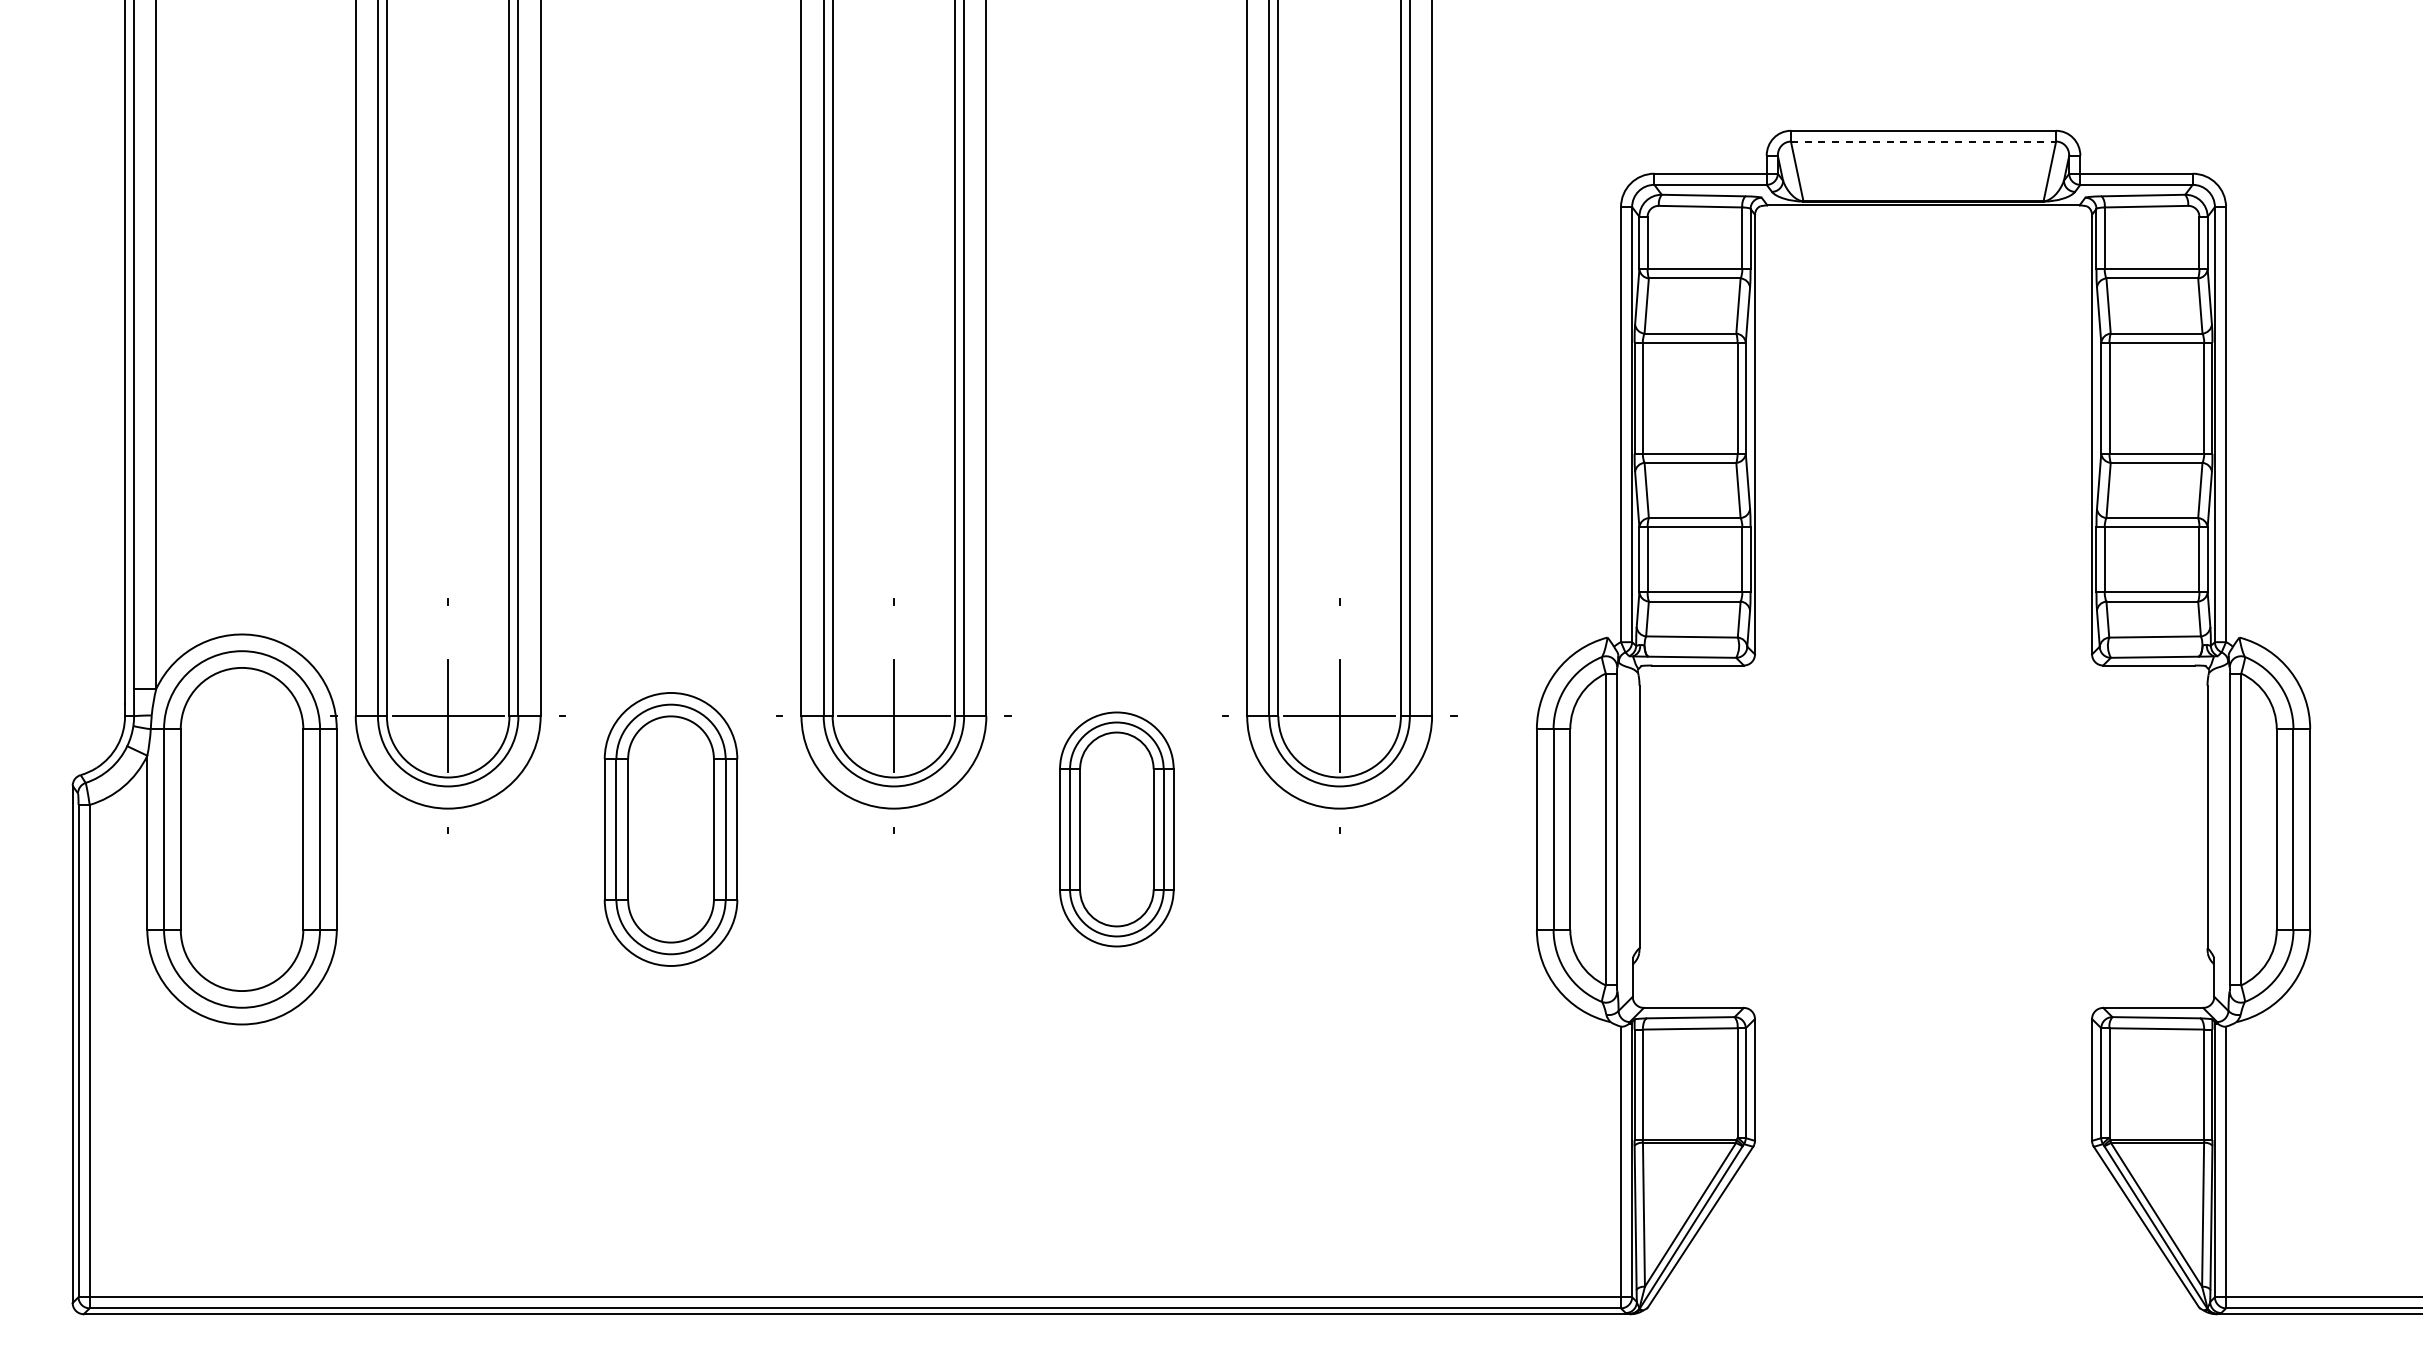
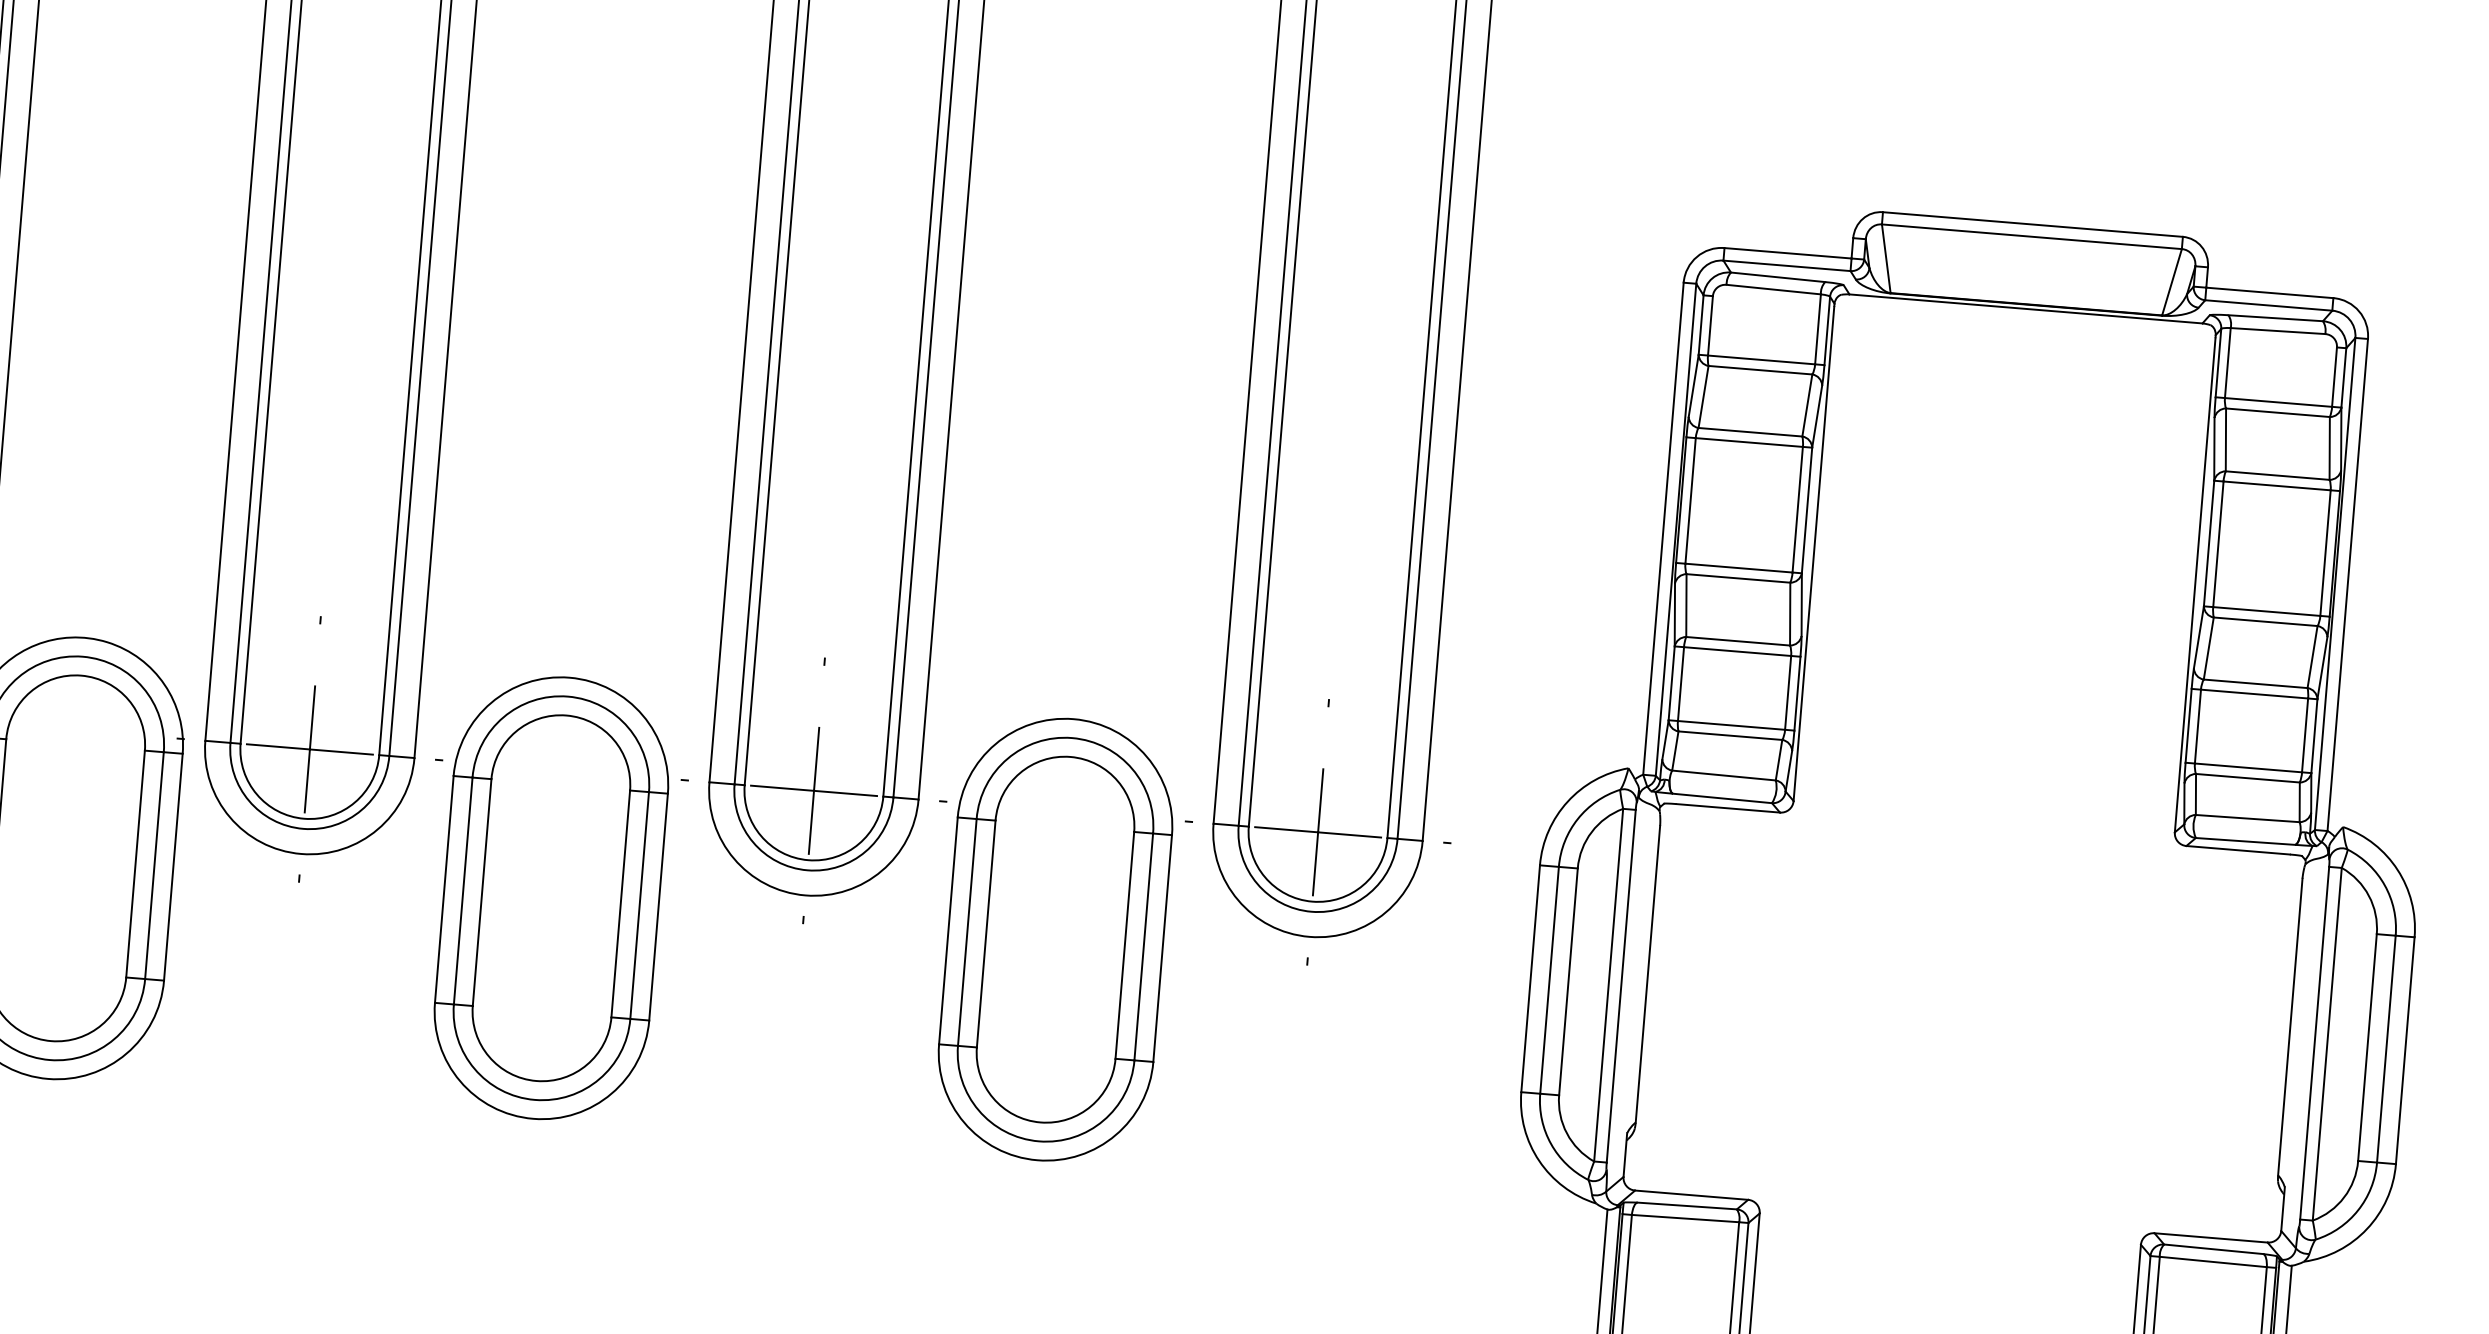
line: (1923, 141) -> (2031, 236), dashed -> solid
part: (670, 829) -> (550, 898), size x1.43
part: (1116, 829) -> (1055, 939), size x1.67

